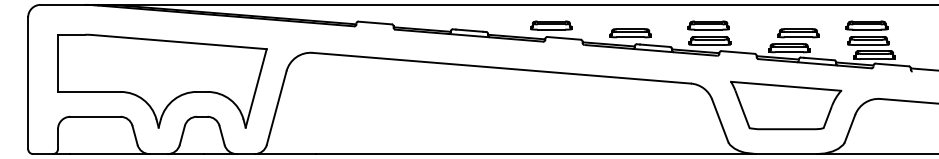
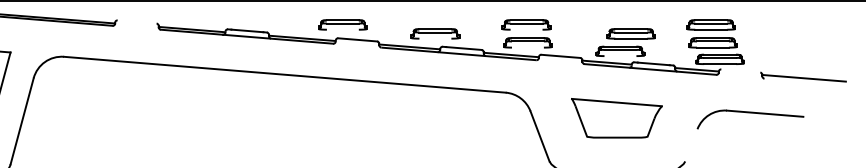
line: (374, 22) -> (136, 21), removed
line: (551, 29) -> (342, 29), removed
line: (708, 29) -> (526, 29), removed
line: (630, 37) -> (435, 38), removed
line: (709, 45) -> (527, 48), removed
line: (788, 52) -> (619, 56), removed
line: (892, 64) -> (741, 70), removed
part: (786, 105) -> (617, 118), size x0.7
line: (849, 128) -> (690, 145), removed

